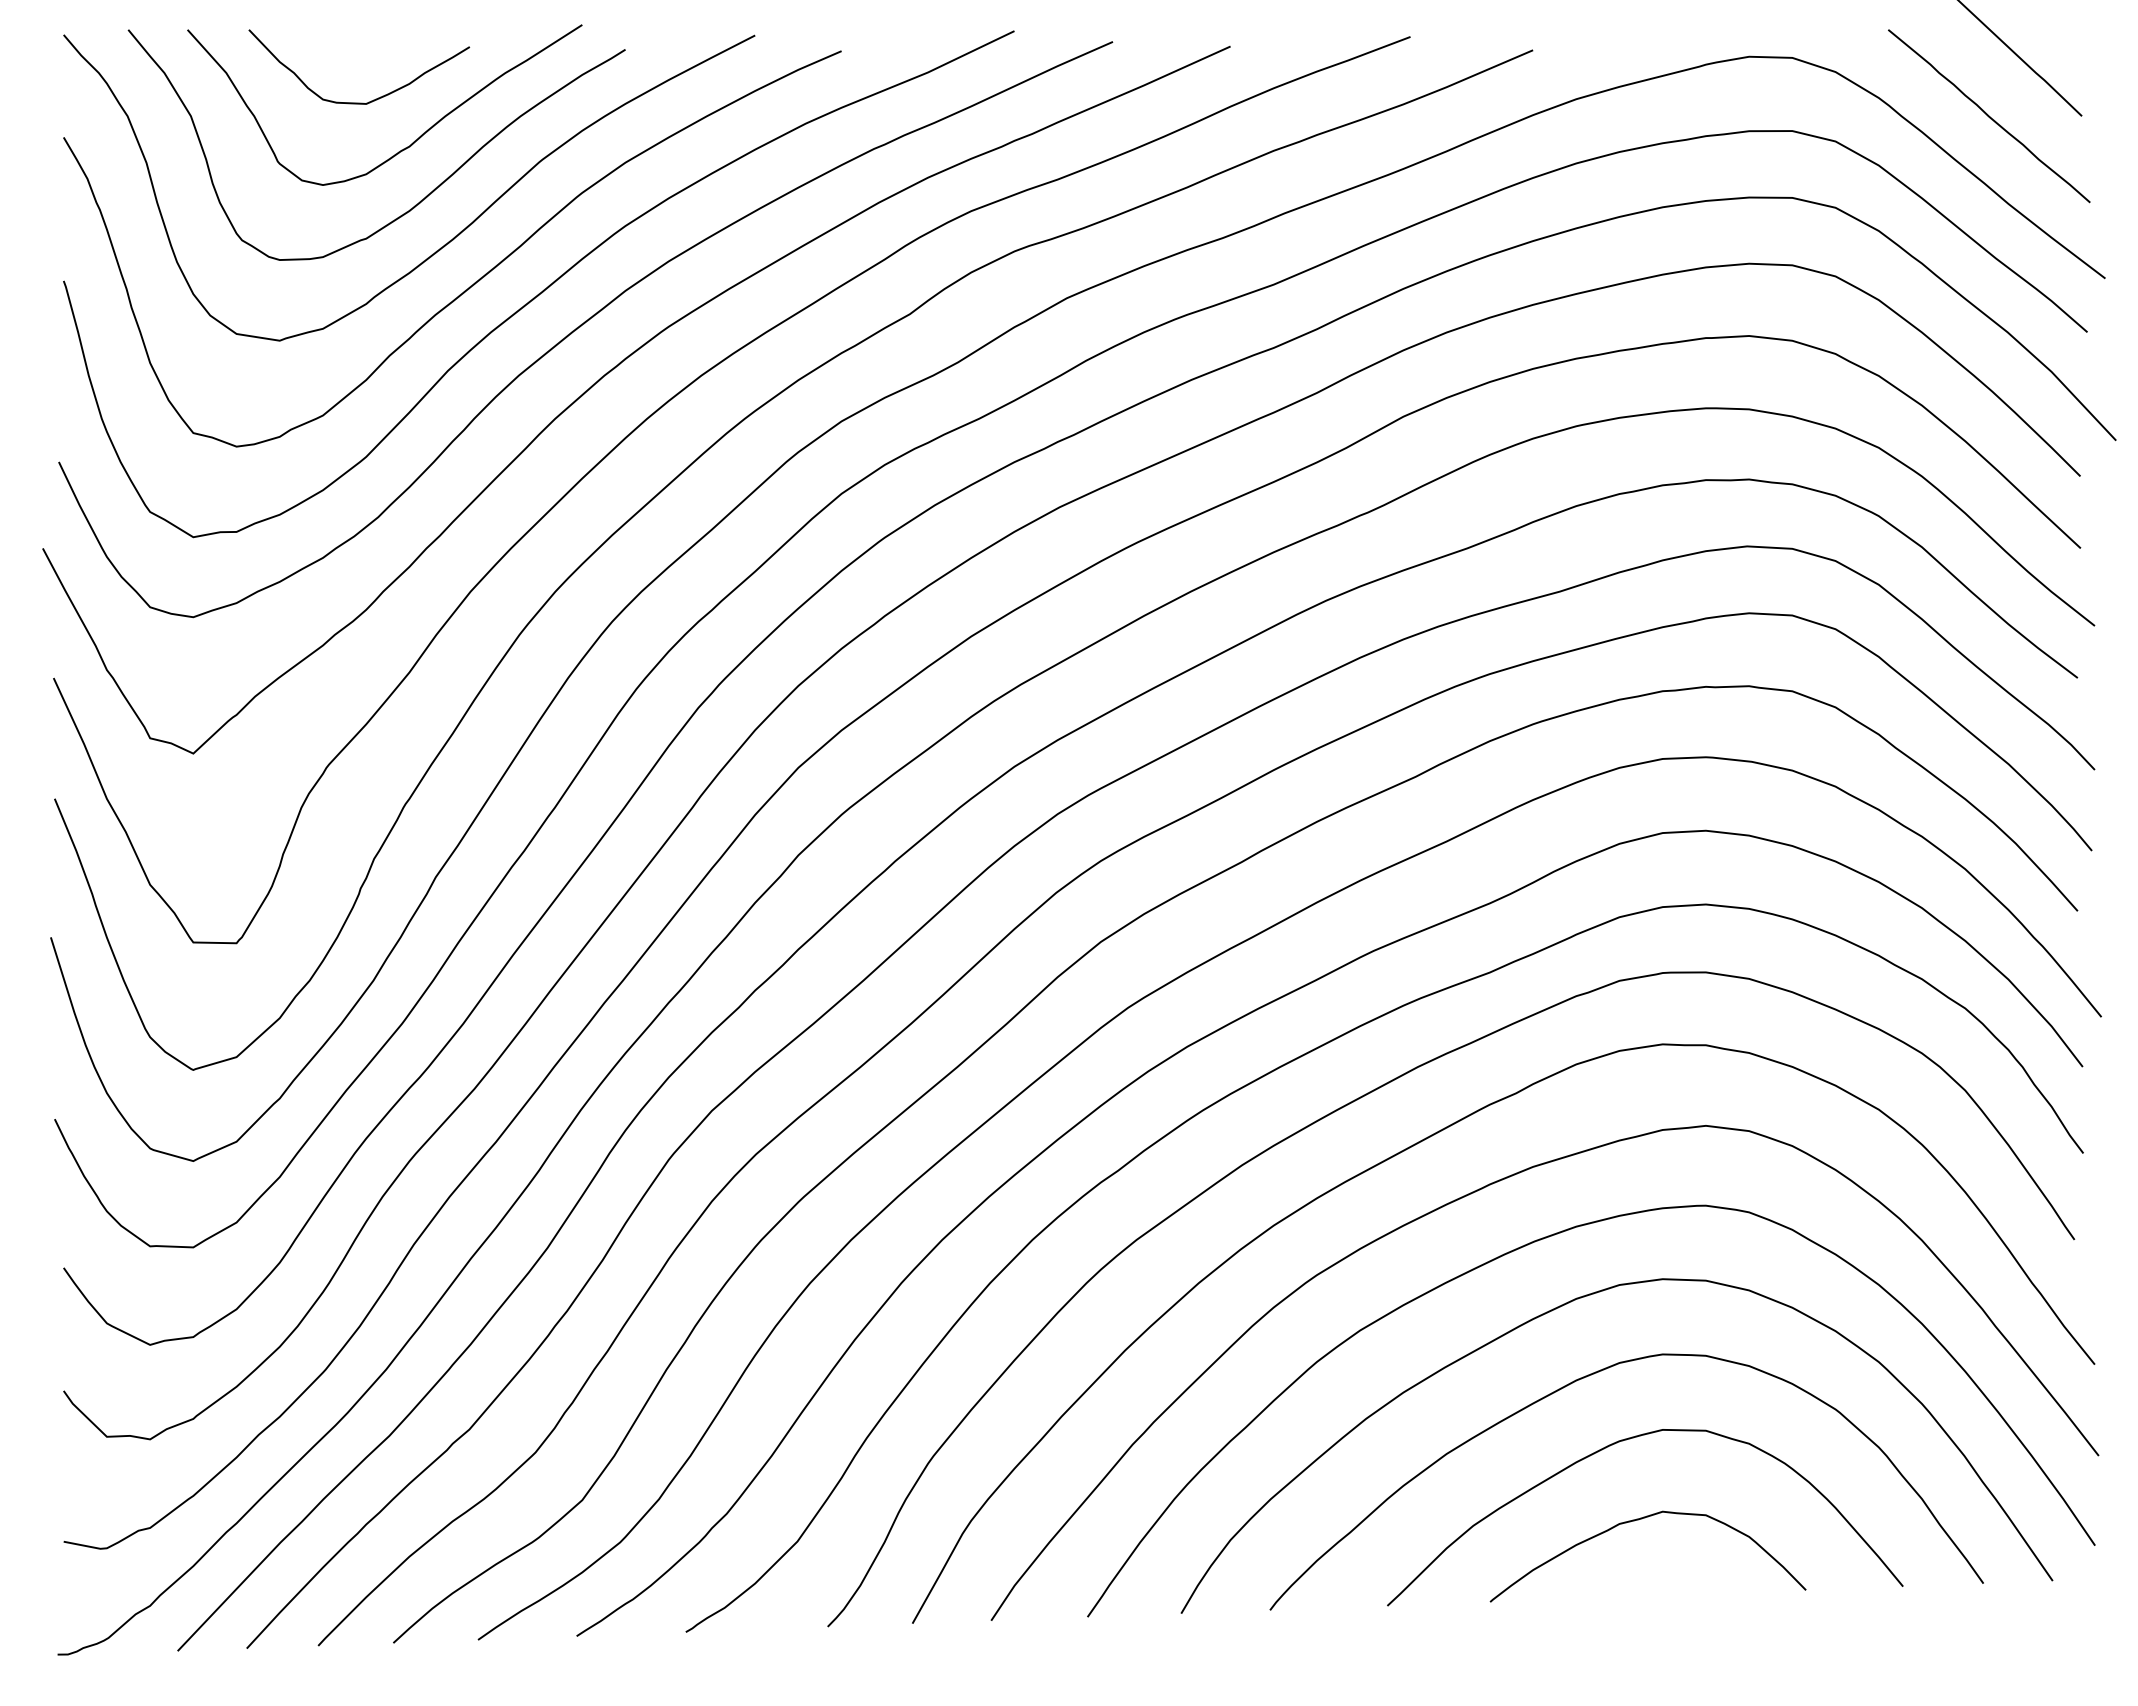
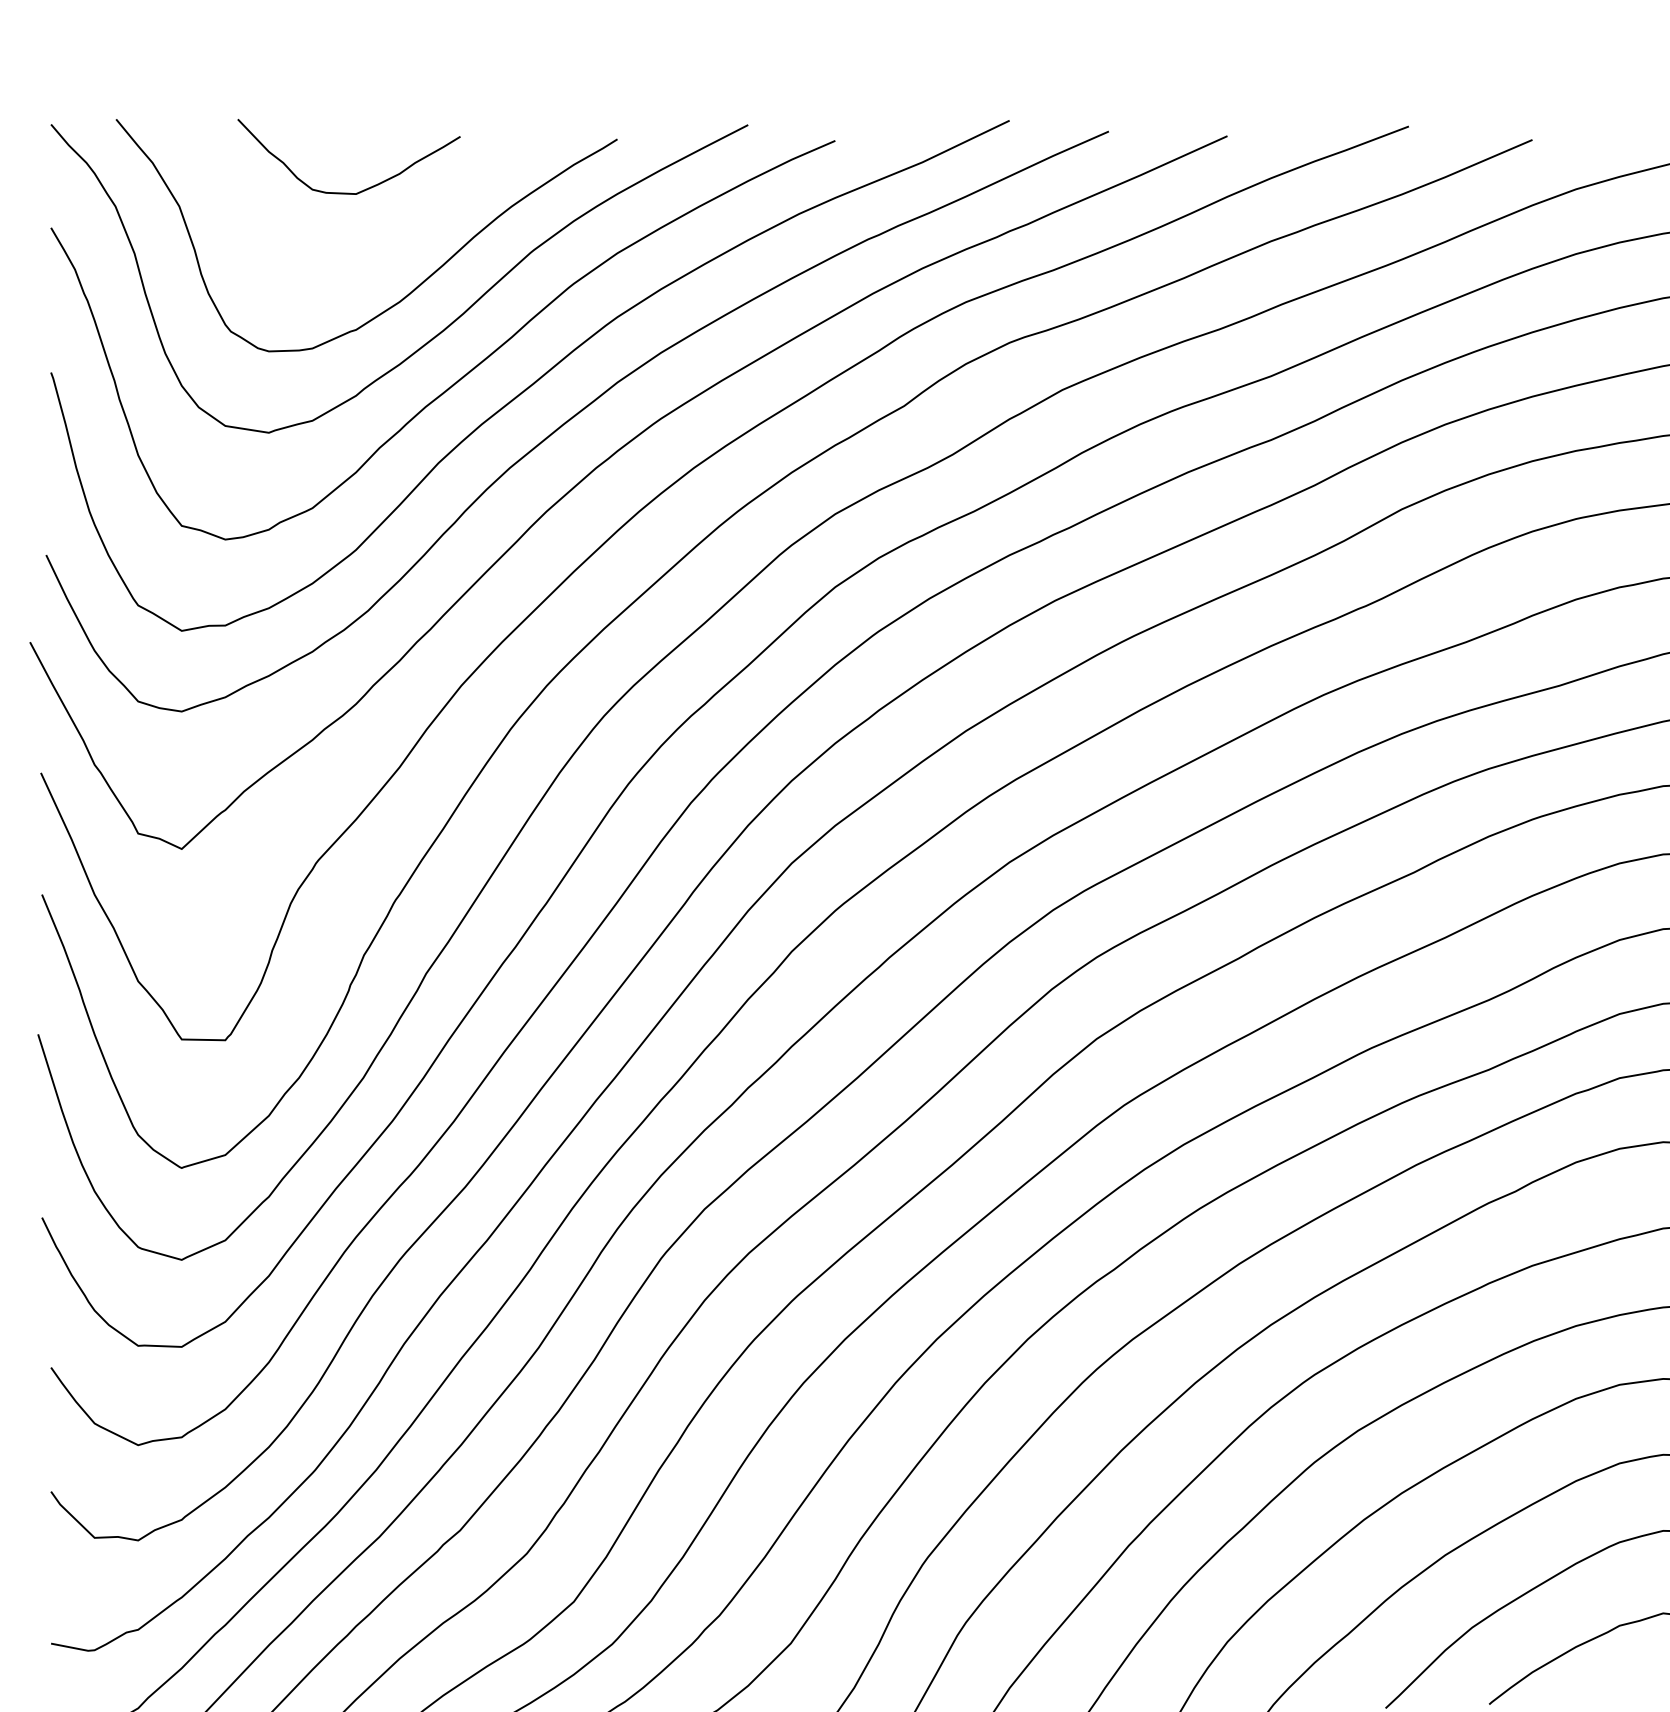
curve: (414, 140) -> (404, 230), removed

